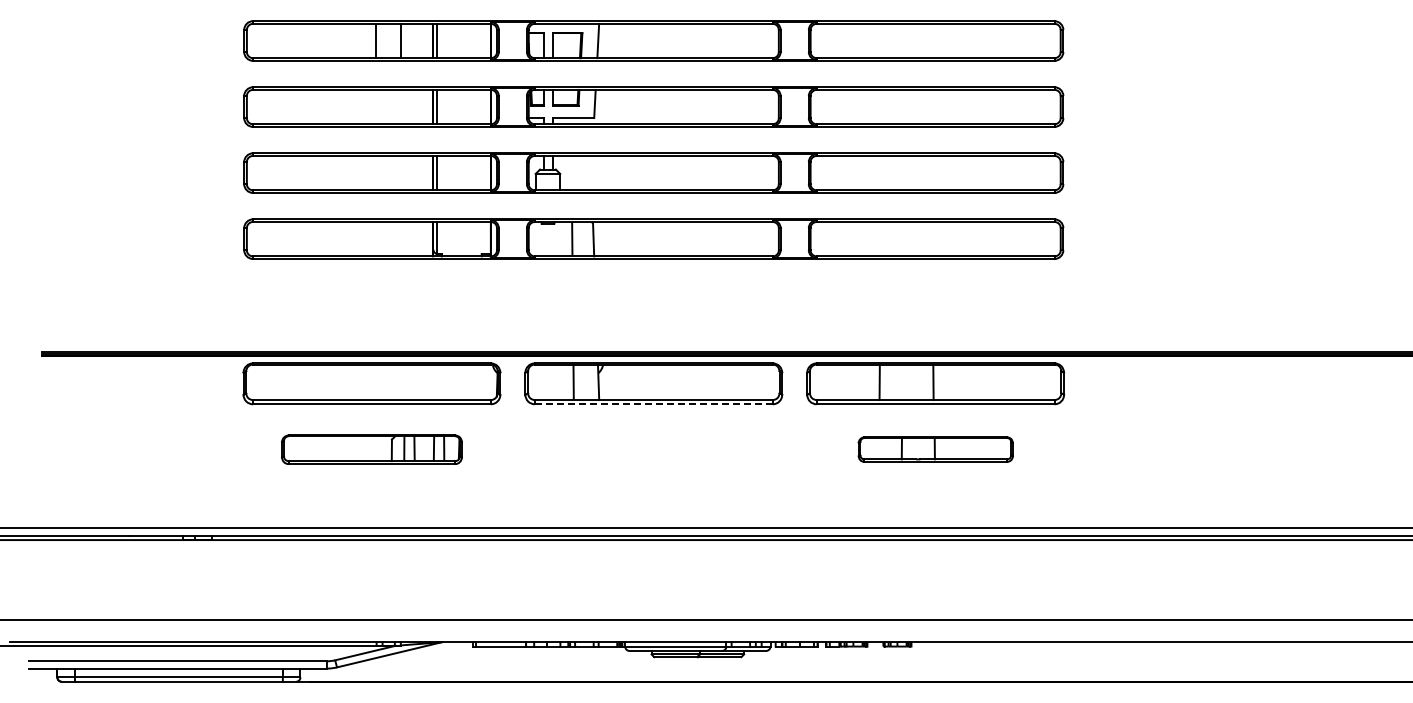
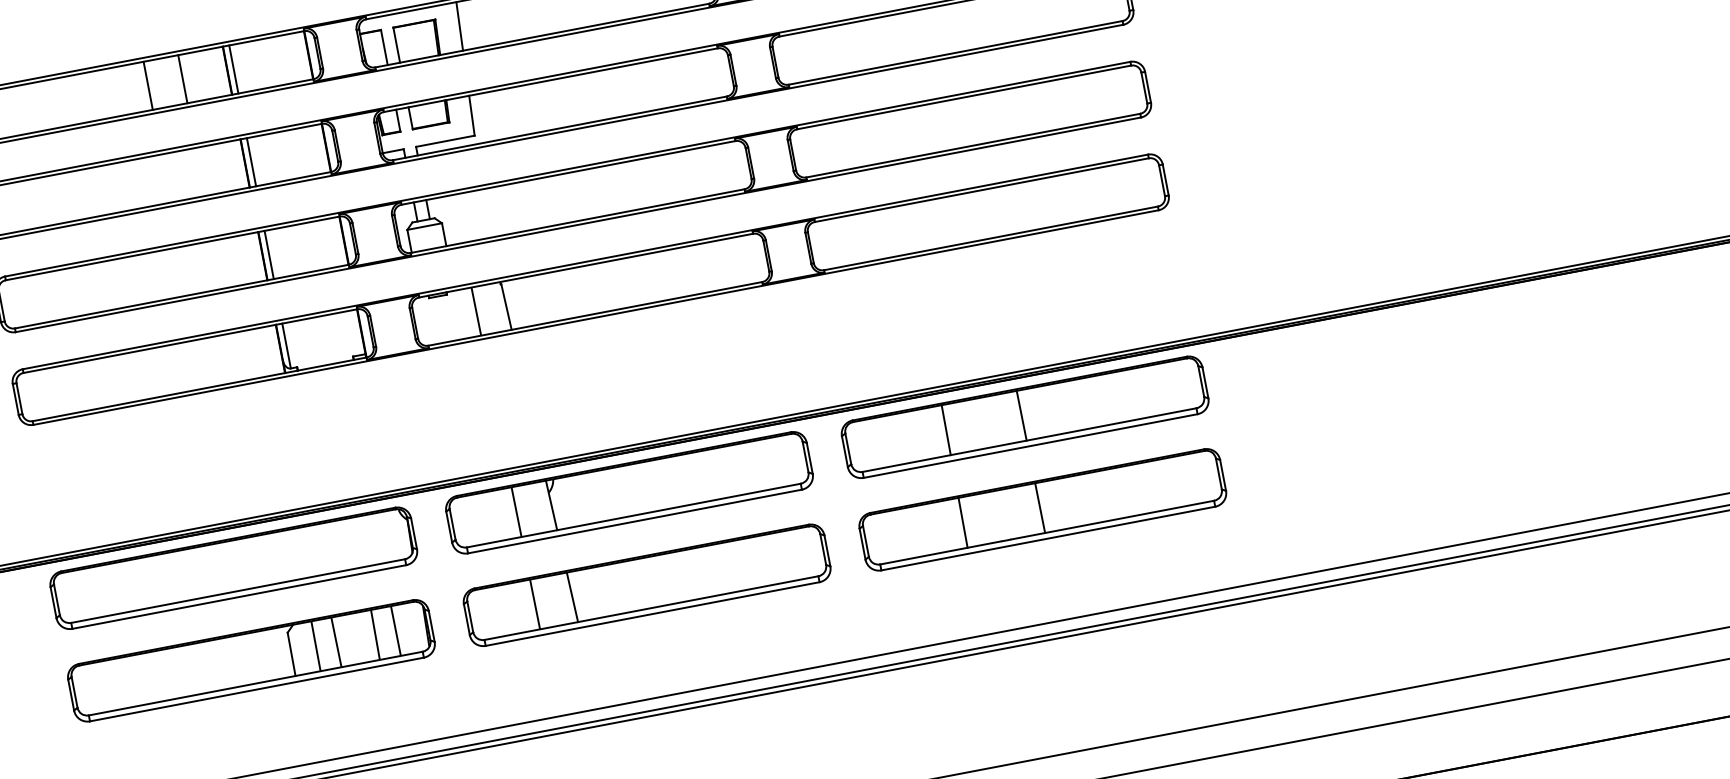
line: (653, 404) -> (634, 521), dashed -> solid
part: (371, 449) -> (250, 660), size x1.43
part: (653, 449) -> (646, 585), added
part: (935, 449) -> (1042, 509), size x1.67

